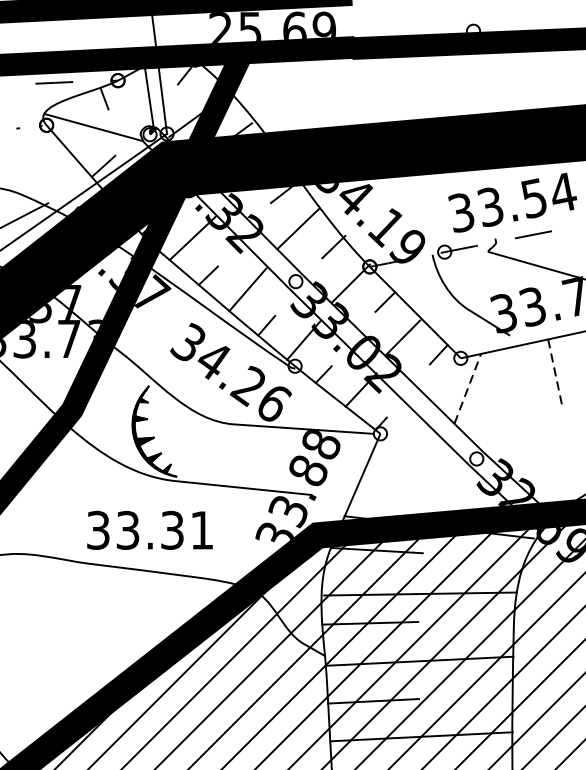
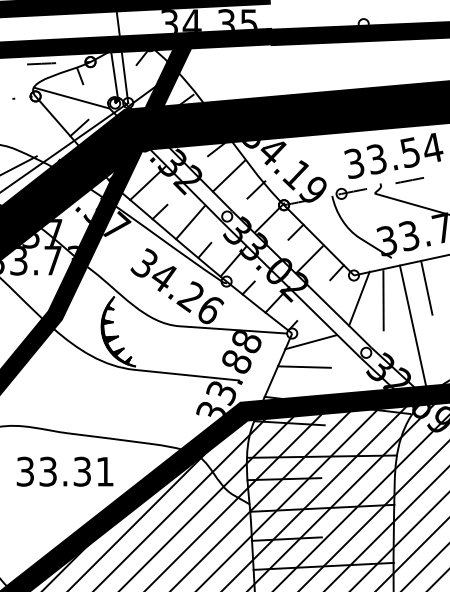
text: (272, 27) -> (209, 21), 25.69 -> 34.35
line: (555, 375) -> (426, 288), dashed -> solid
line: (467, 388) -> (359, 298), dashed -> solid
line: (499, 390) -> (383, 300), added
line: (538, 428) -> (413, 329), added
line: (404, 445) -> (310, 342), added
line: (396, 476) -> (304, 366), added
text: (149, 530) -> (64, 471), moved

